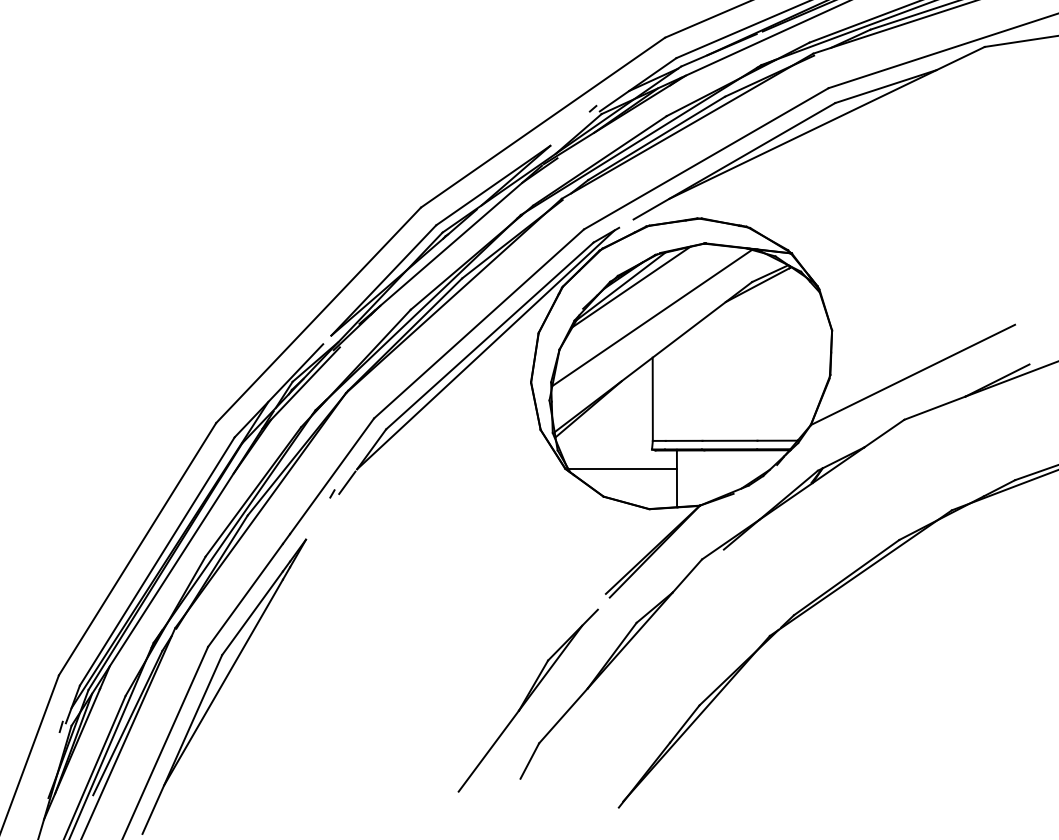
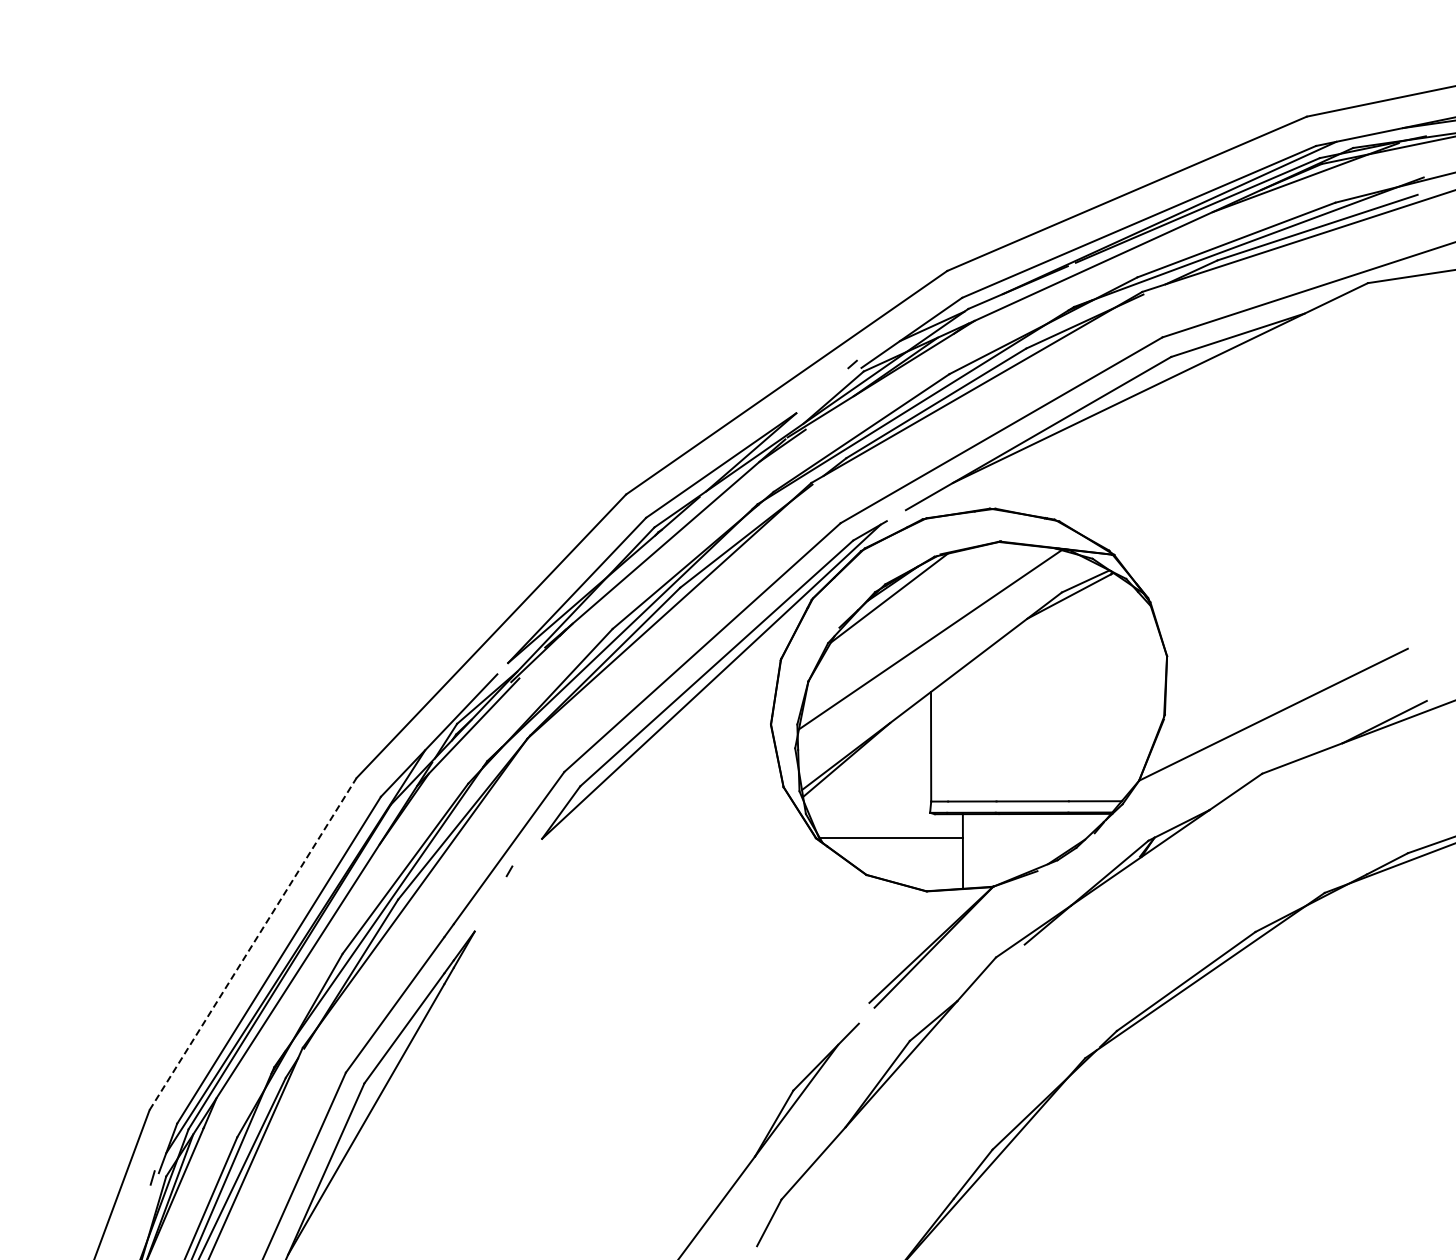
line: (631, 286) -> (902, 598), removed
line: (346, 482) -> (528, 856), removed
line: (137, 549) -> (253, 944), solid -> dashed

